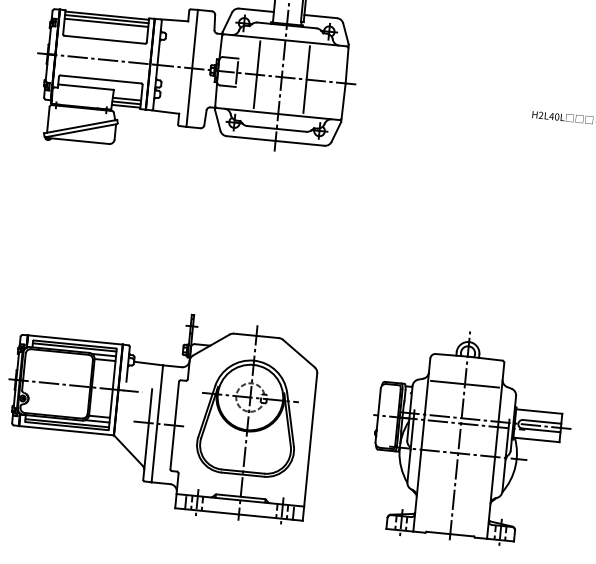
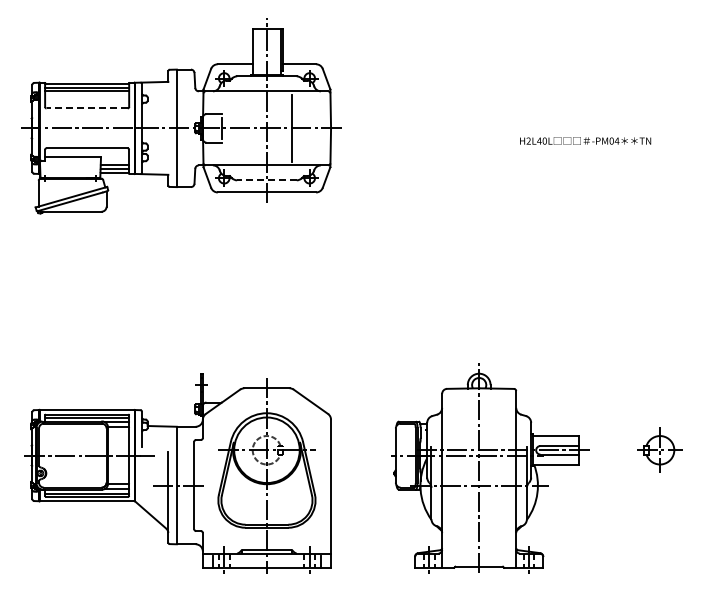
line: (105, 39) -> (87, 108), solid -> dashed
line: (257, 73) -> (242, 127), removed
line: (276, 129) -> (266, 180), solid -> dashed
line: (465, 384) -> (479, 416), removed

